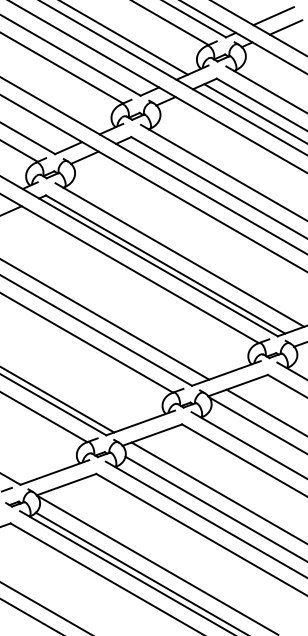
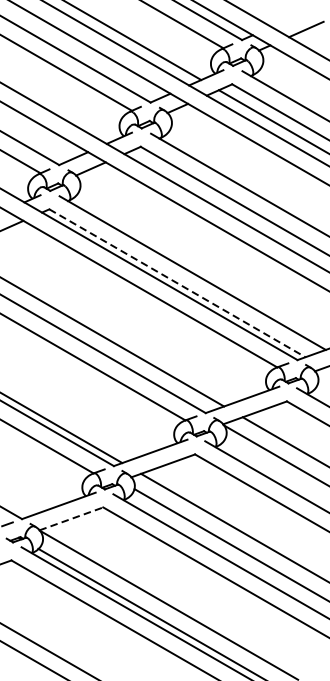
line: (273, 16) -> (292, 17), removed
line: (166, 264) -> (178, 283), solid -> dashed
line: (66, 484) -> (71, 518), solid -> dashed

